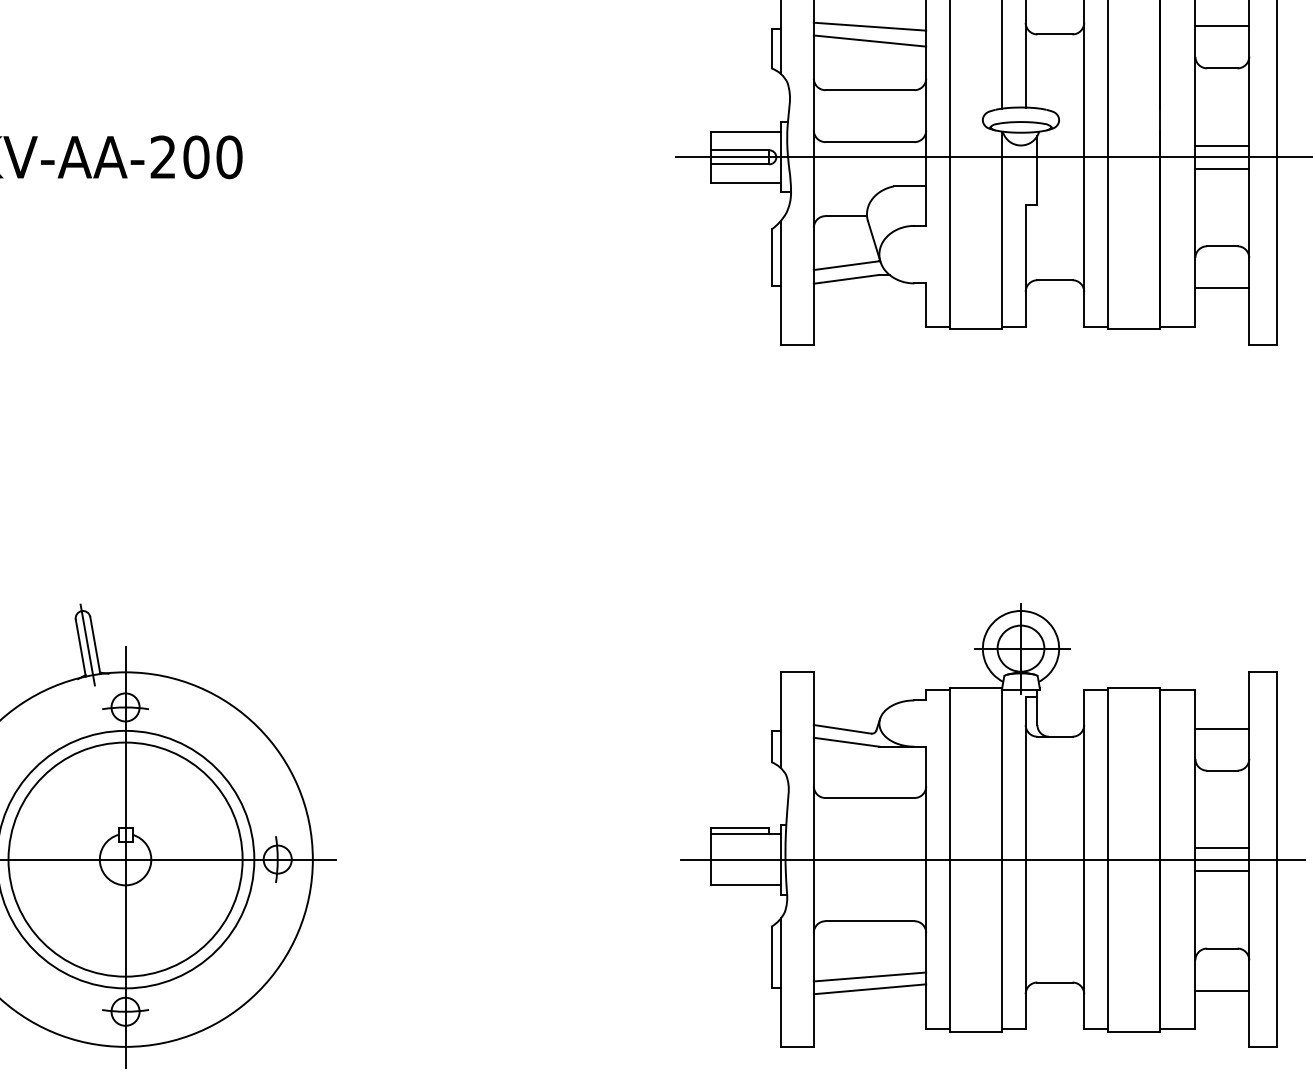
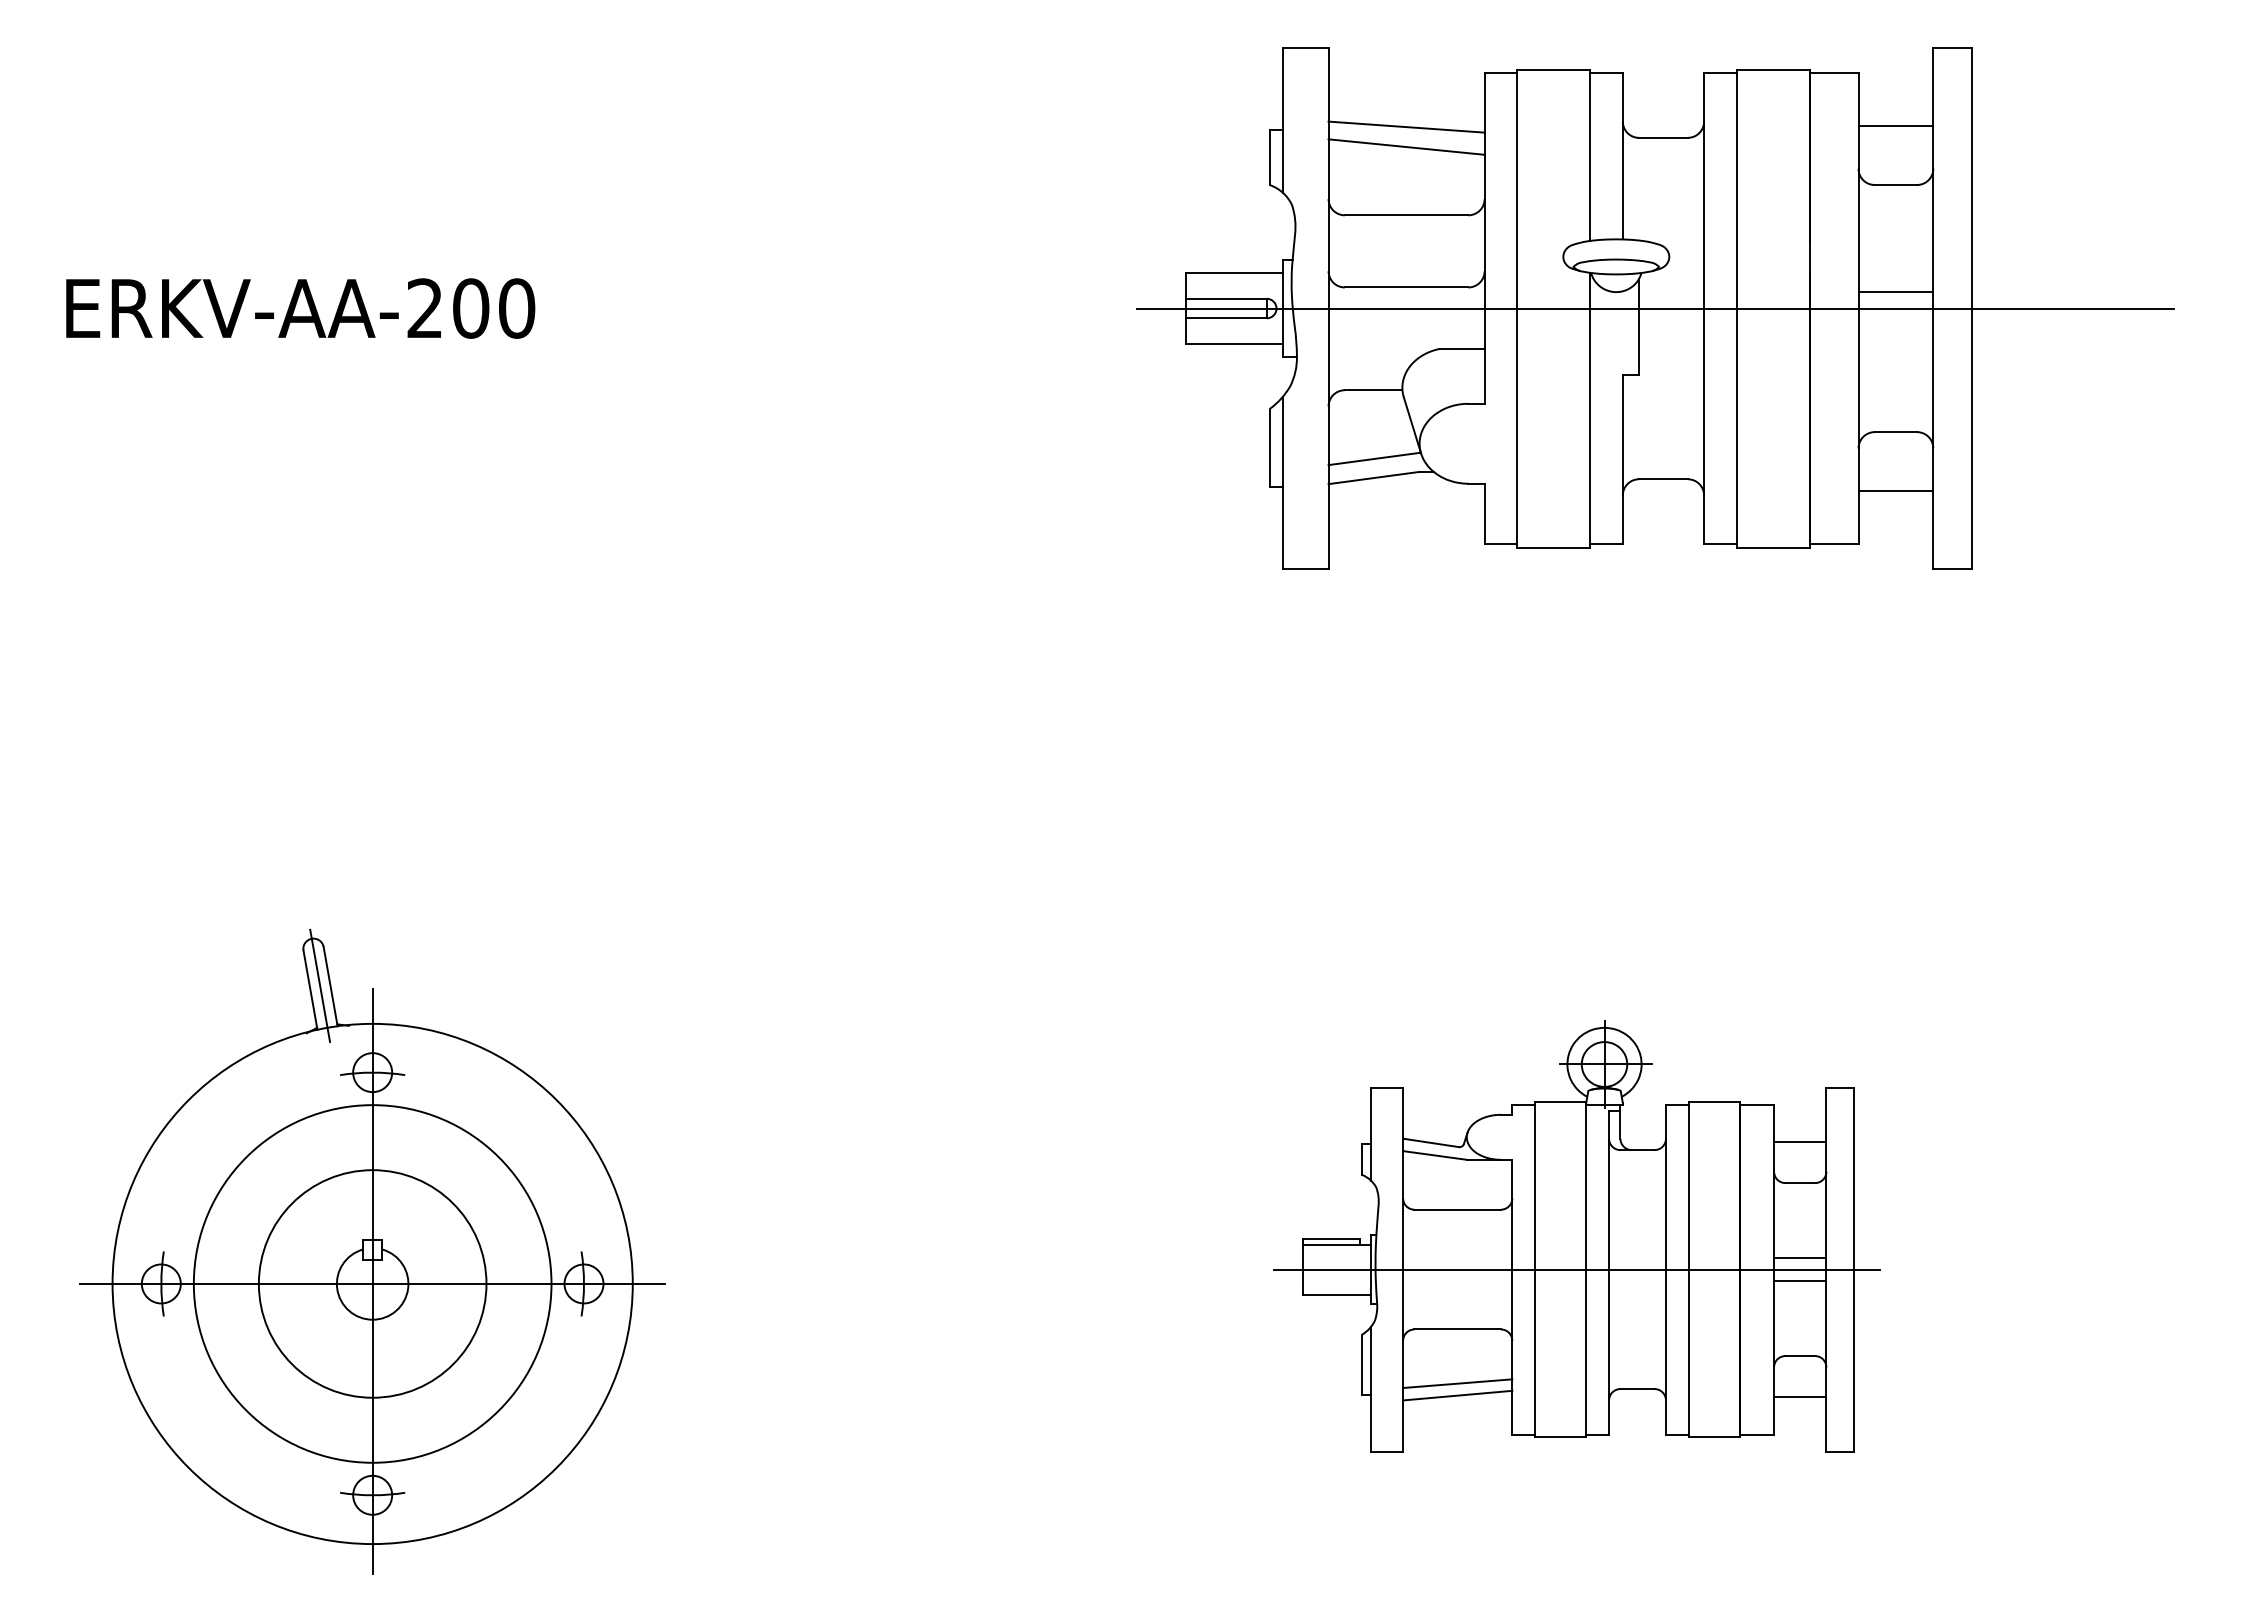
line: (1222, 168) -> (1895, 324), removed
part: (992, 824) -> (1576, 1235), size x0.7
circle: (125, 859) -> (372, 1283), size x0.7

